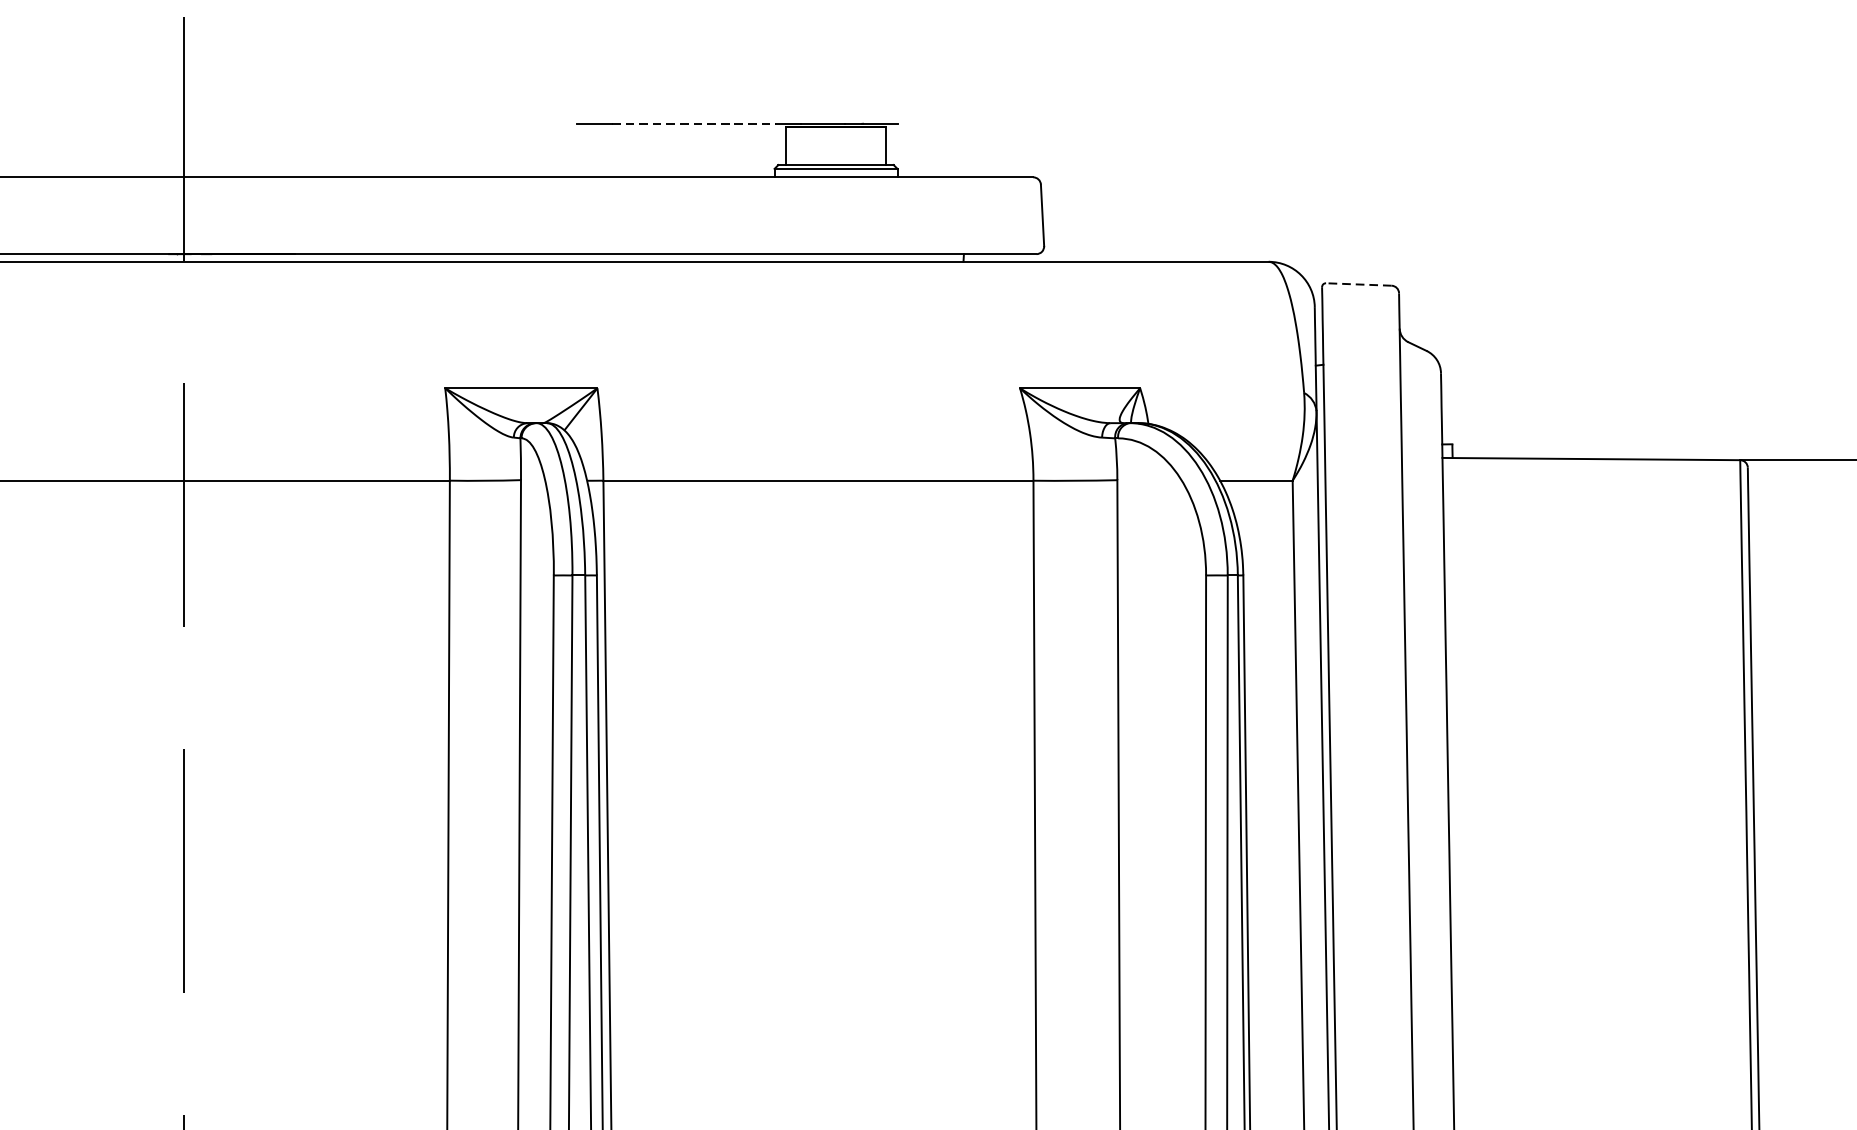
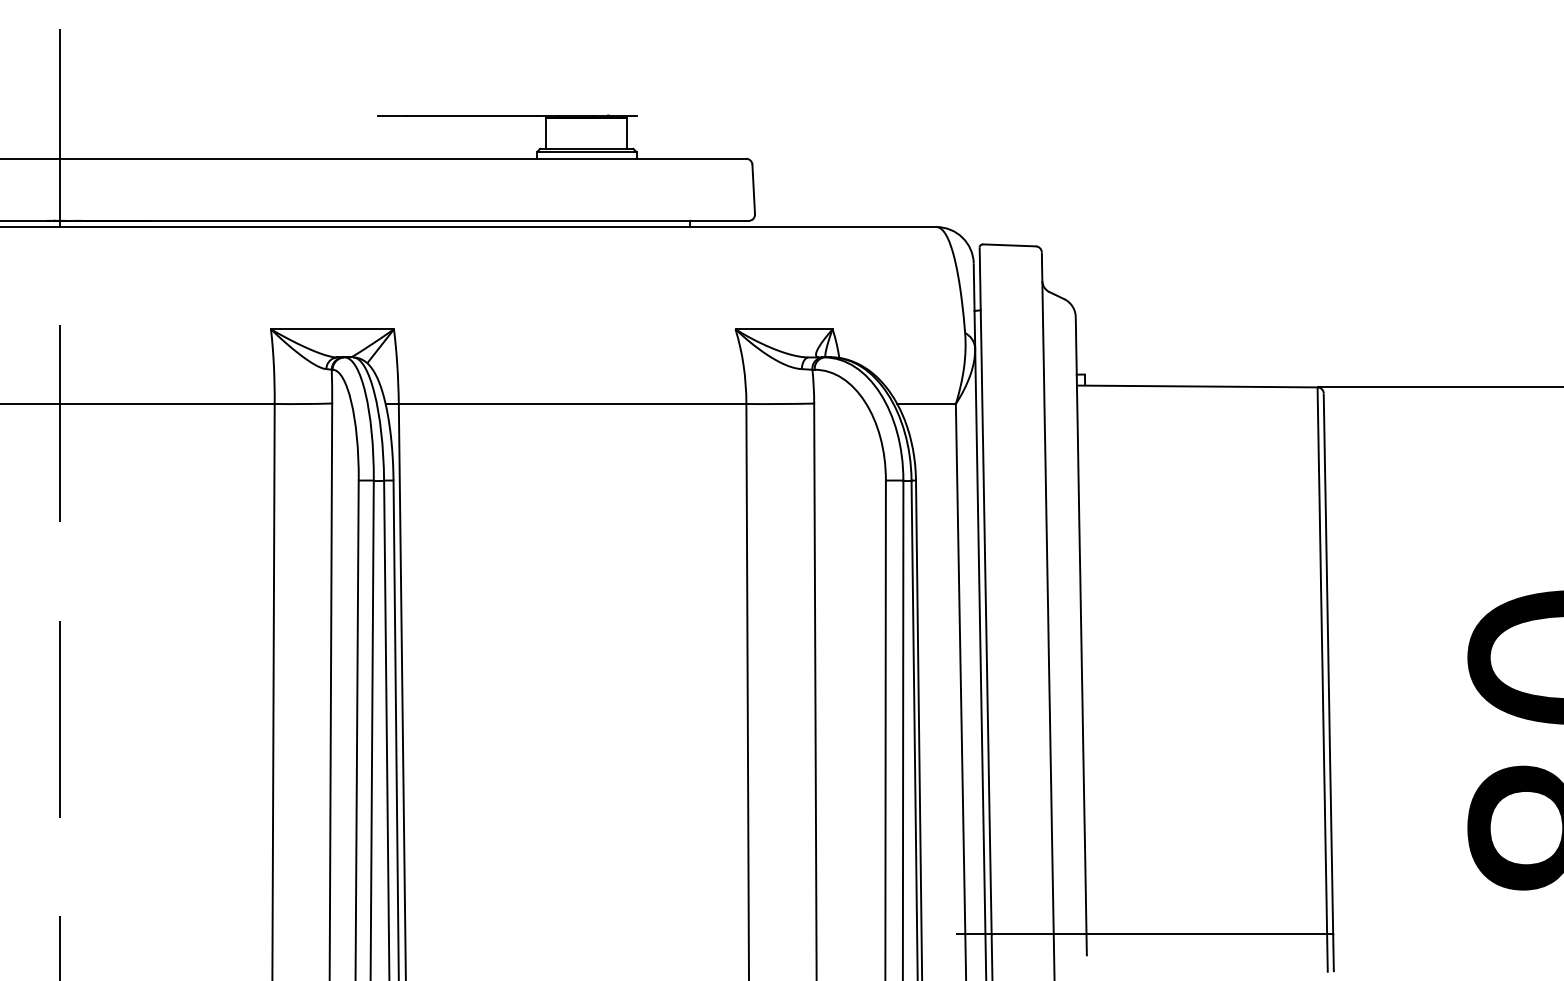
line: (694, 123) -> (472, 115), dashed -> solid
line: (1357, 284) -> (1008, 245), dashed -> solid

